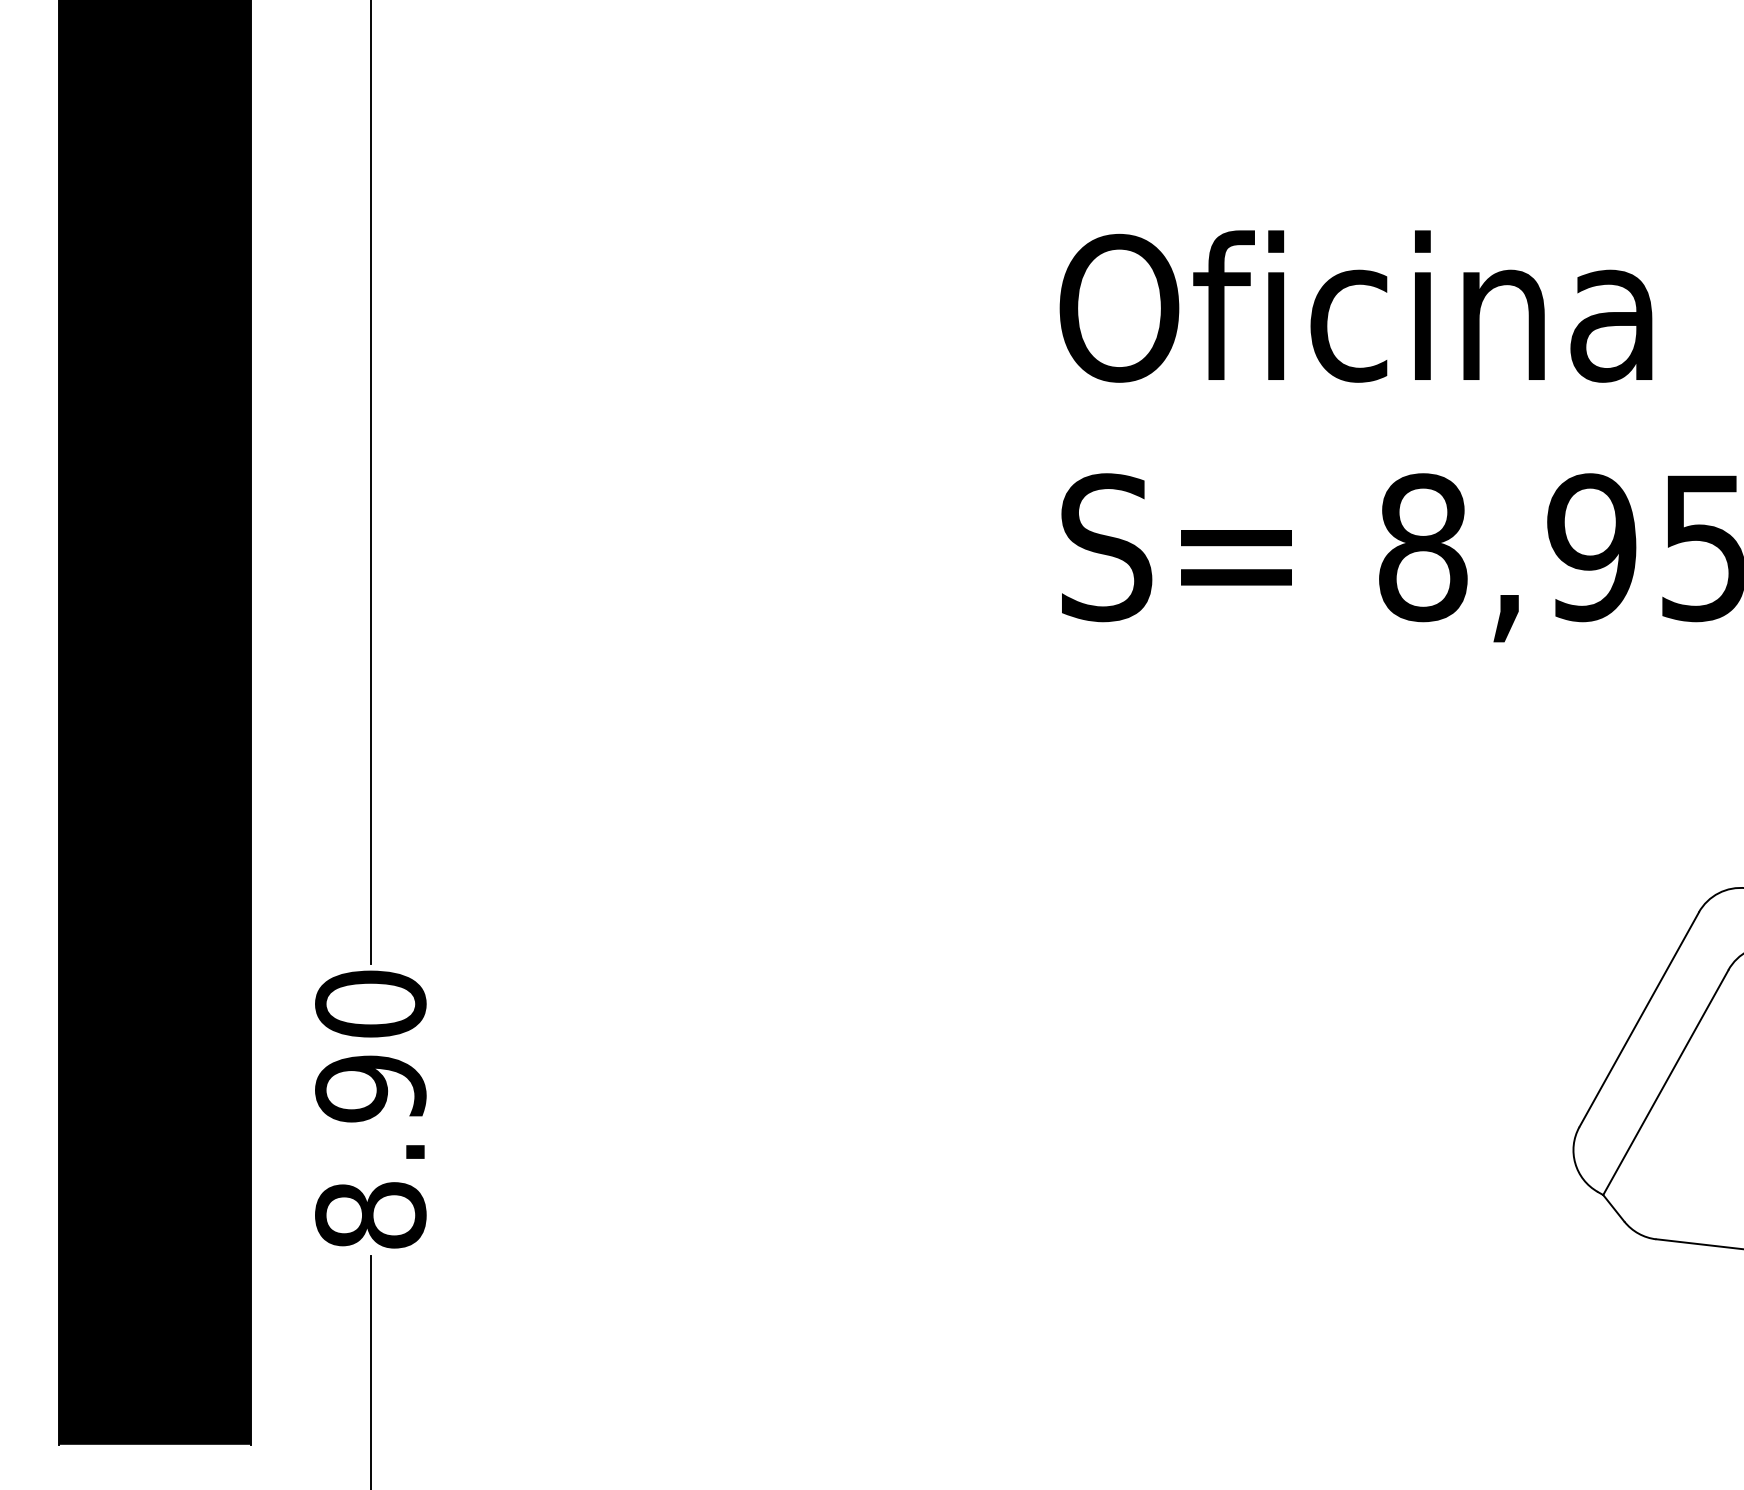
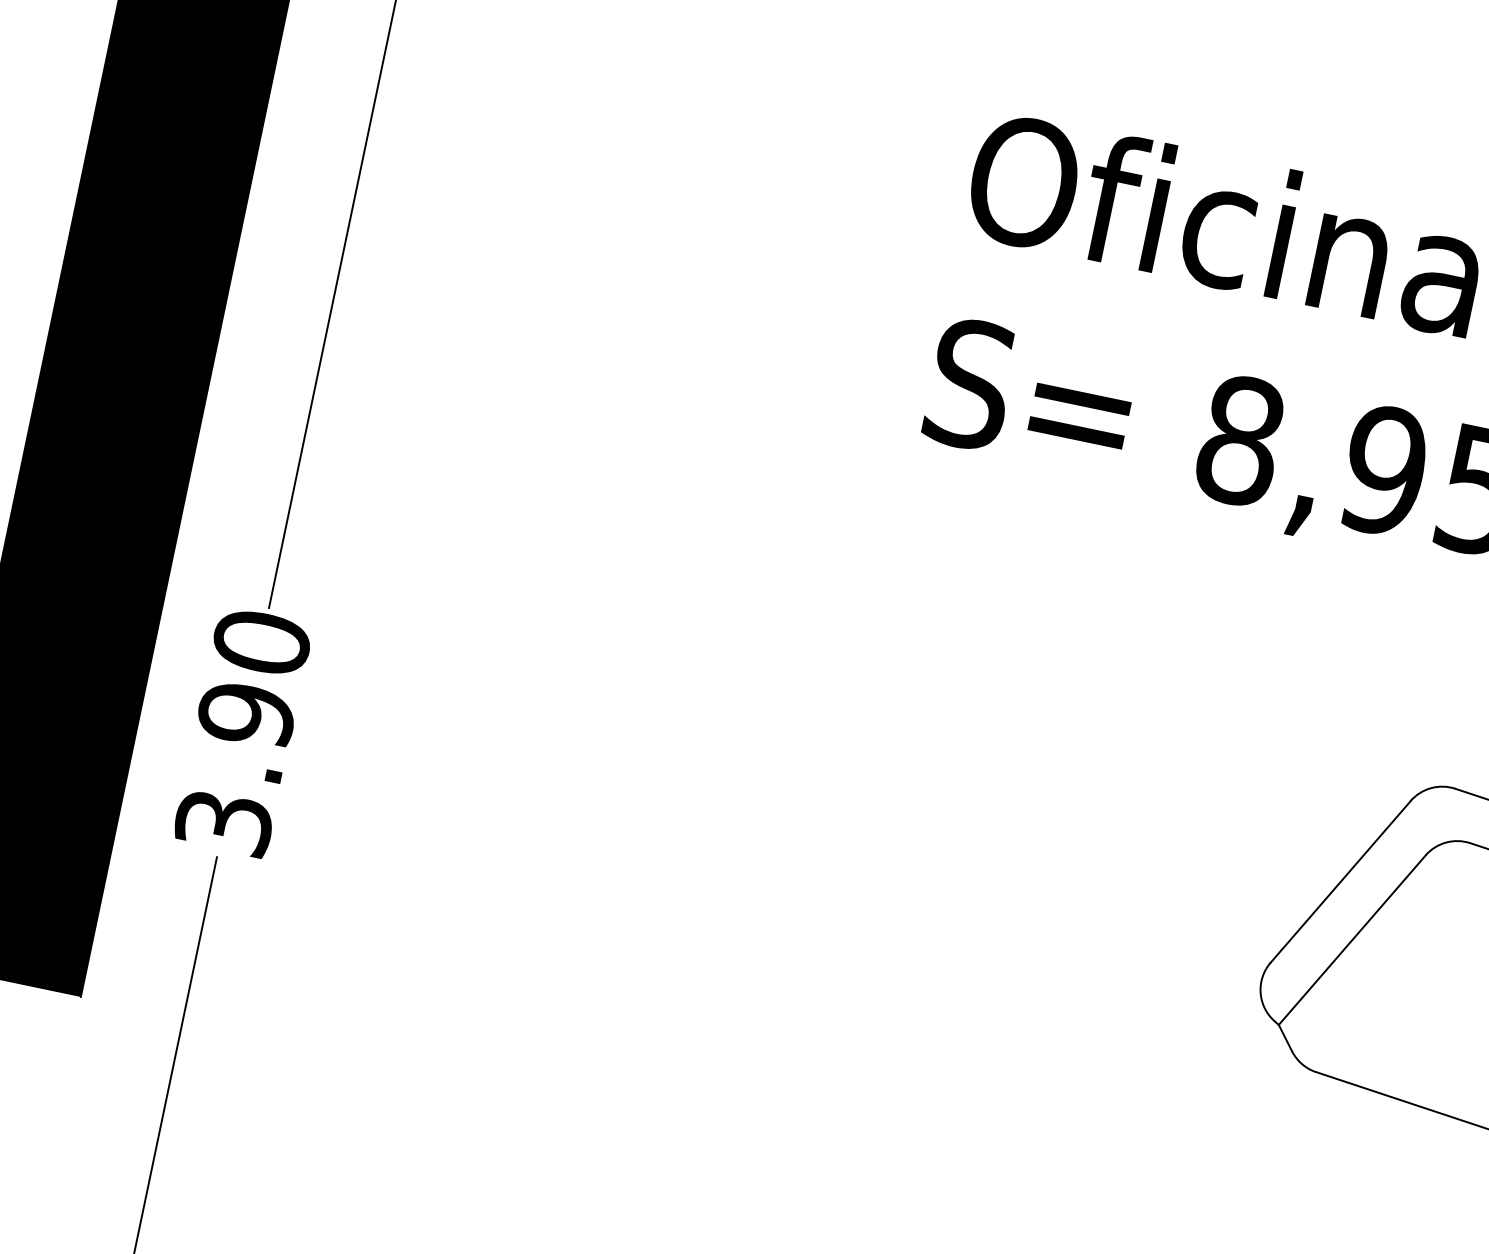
text: (370, 1215) -> (223, 822), 8.90 -> 3.90

